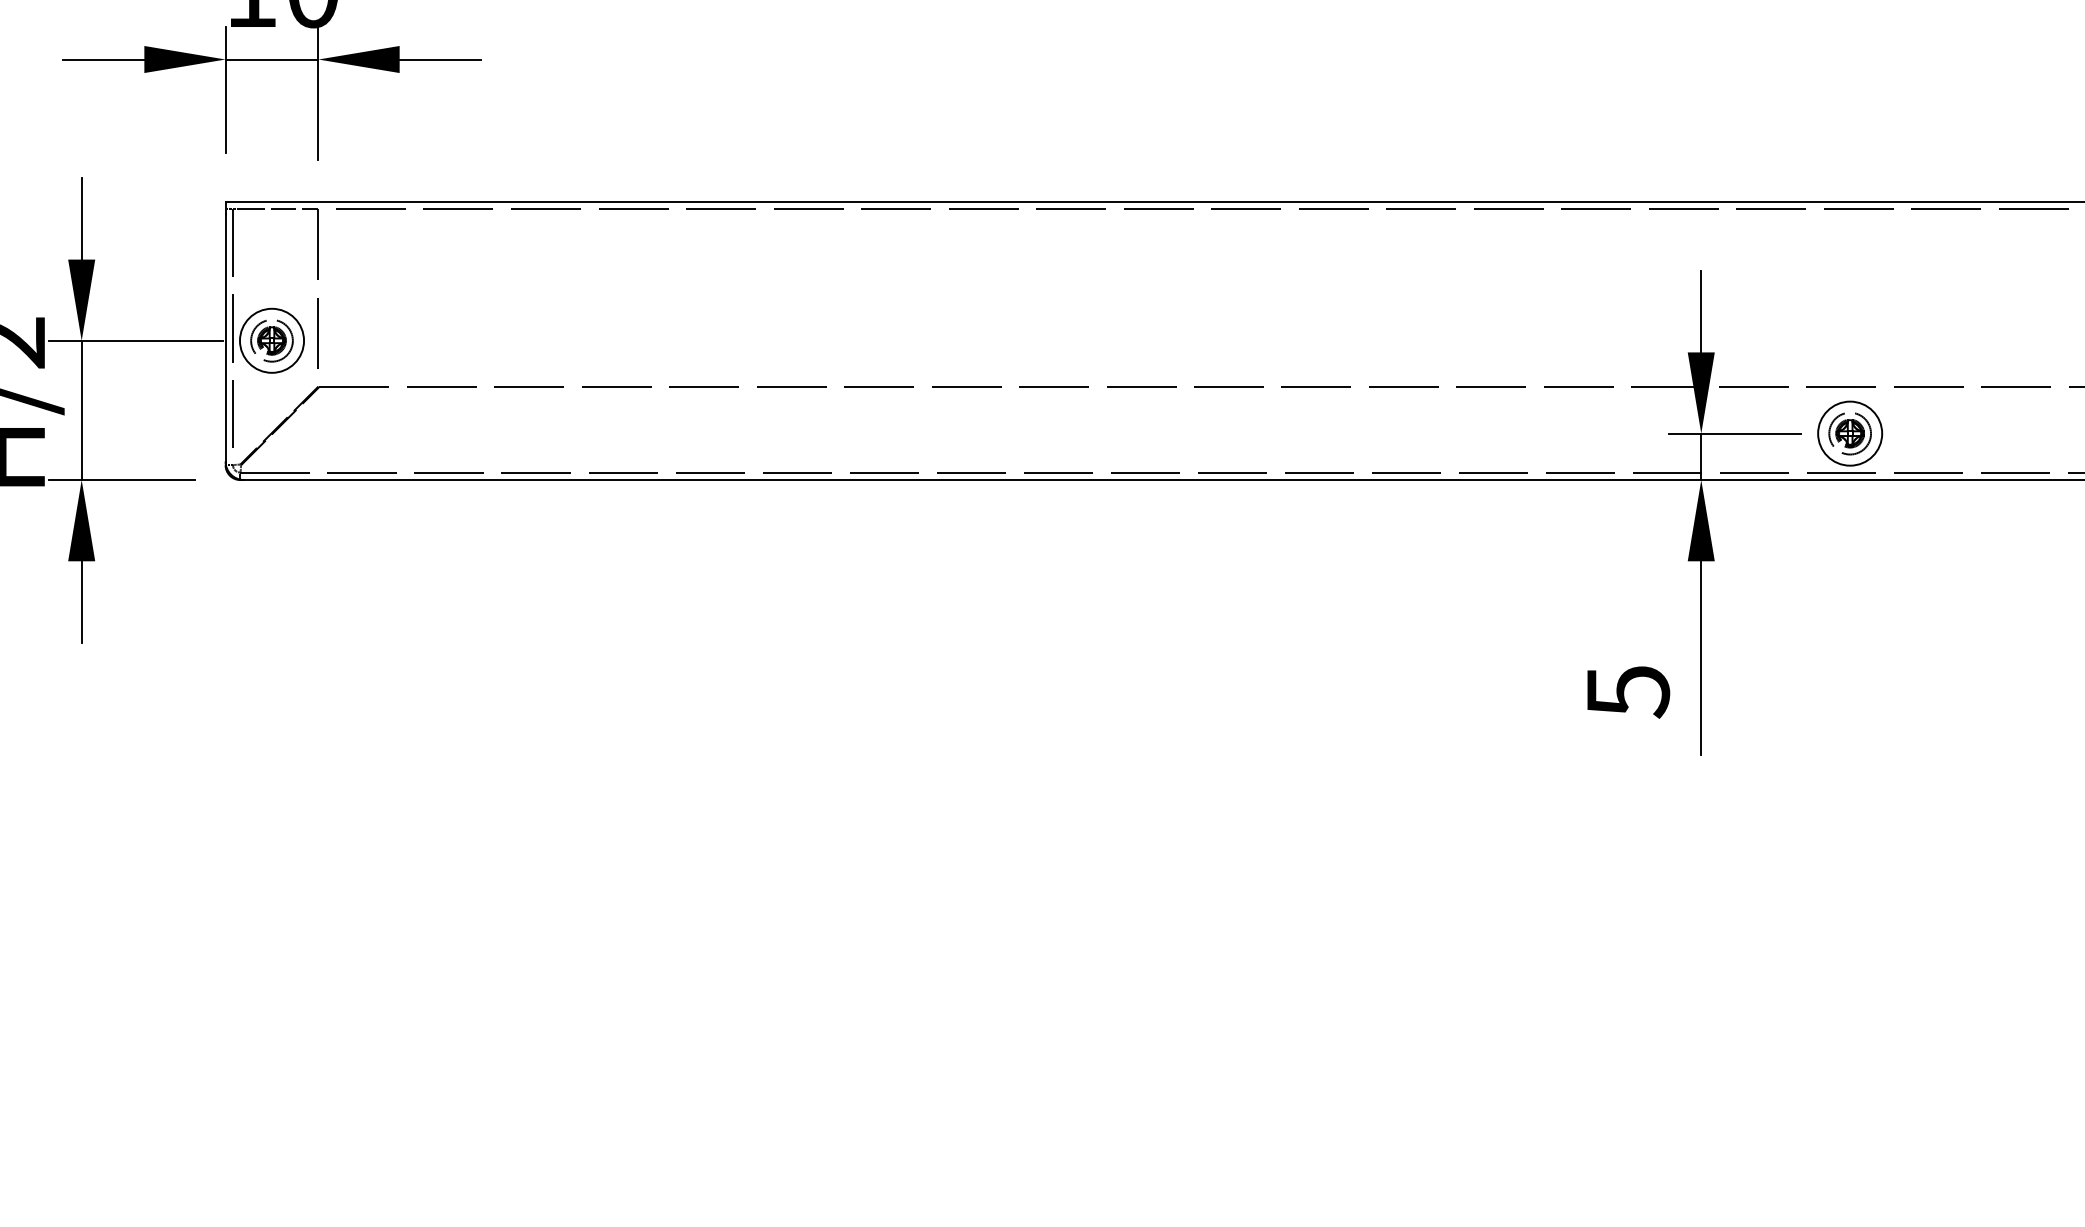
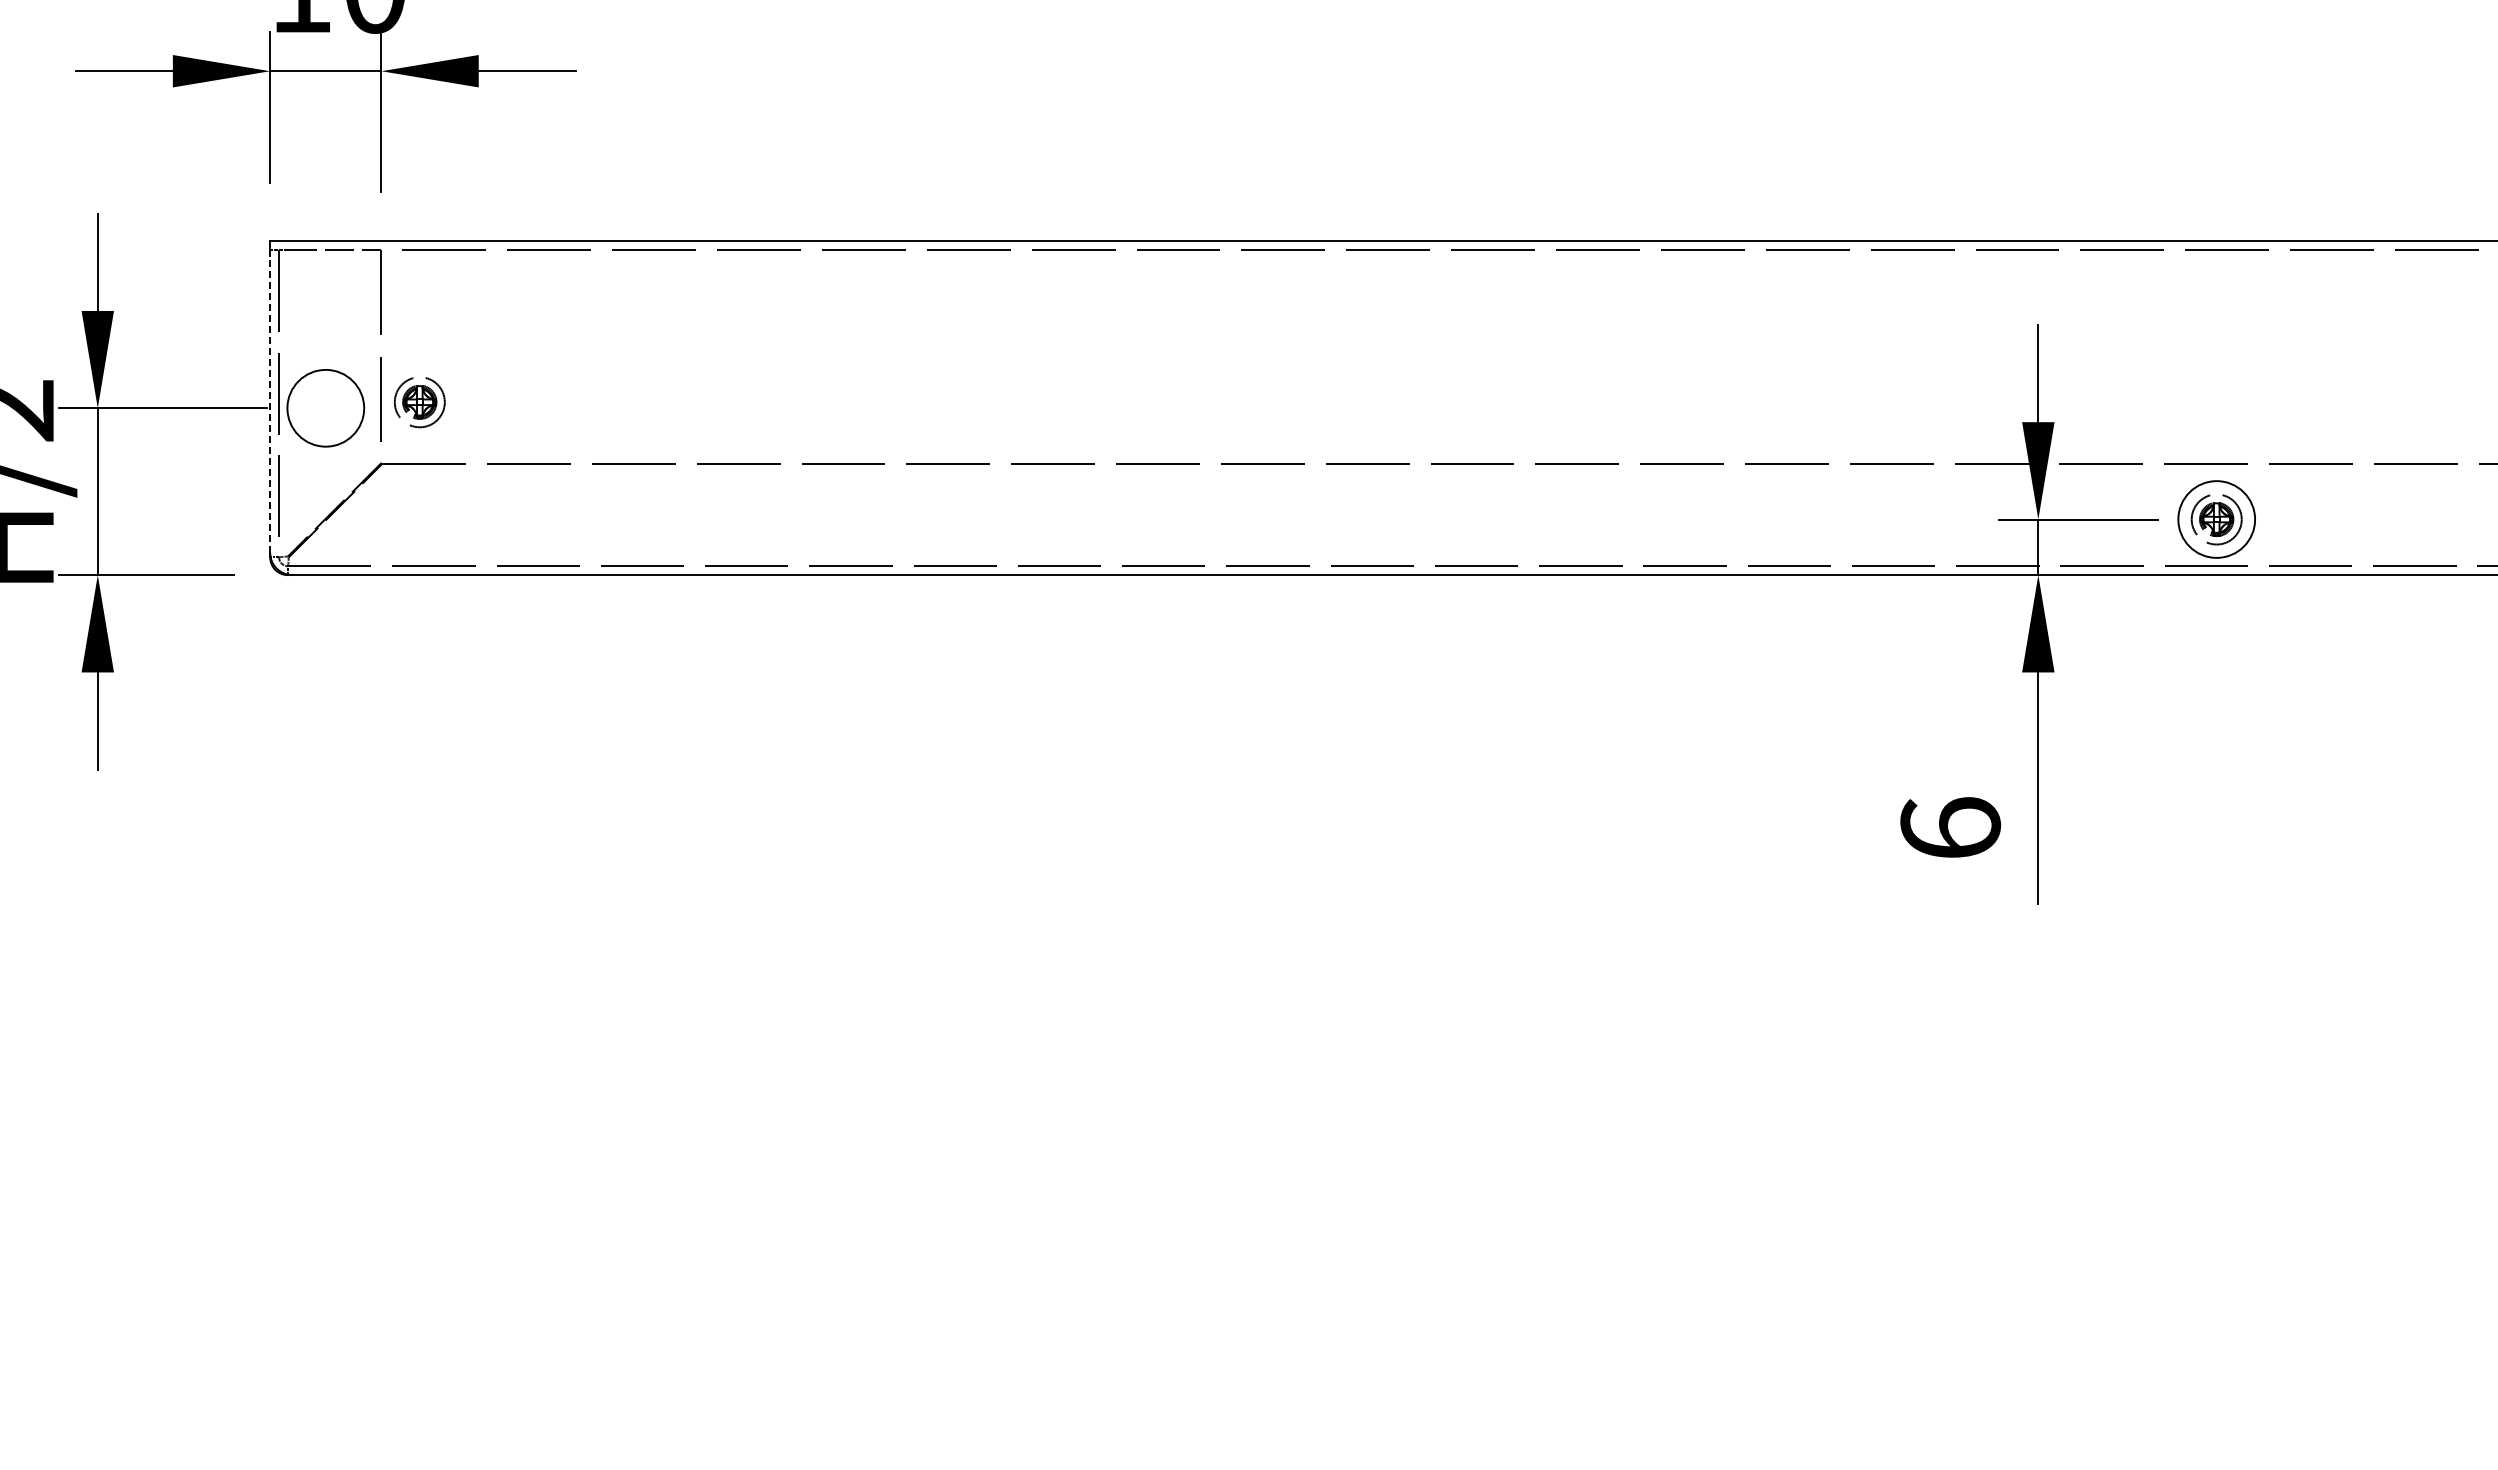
line: (225, 336) -> (270, 403), solid -> dashed
part: (271, 341) -> (419, 402), moved
text: (1627, 692) -> (1950, 829), 5 -> 6

